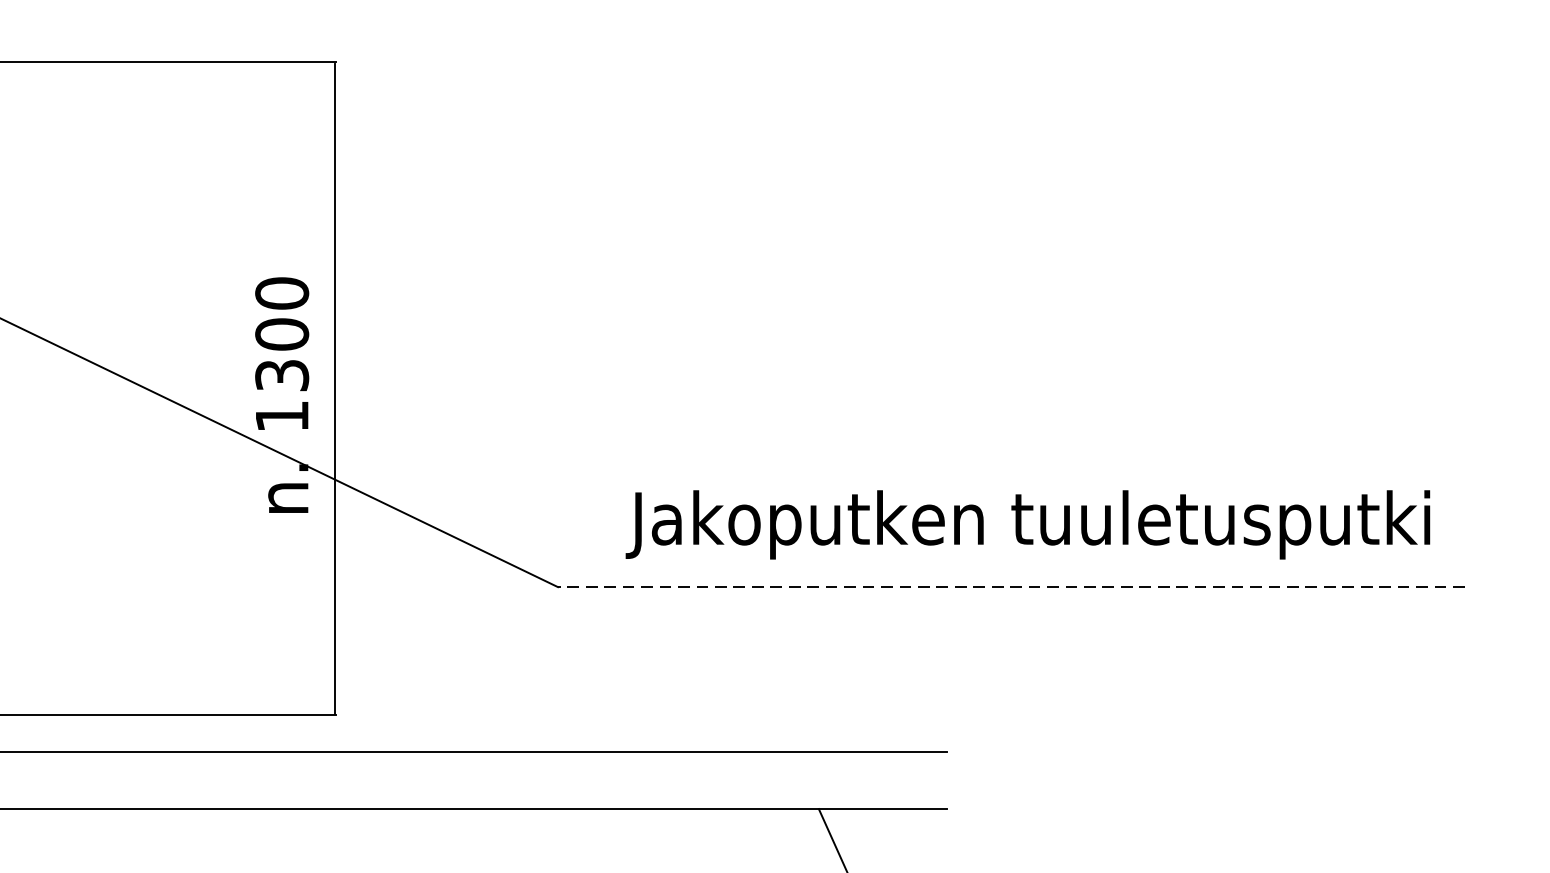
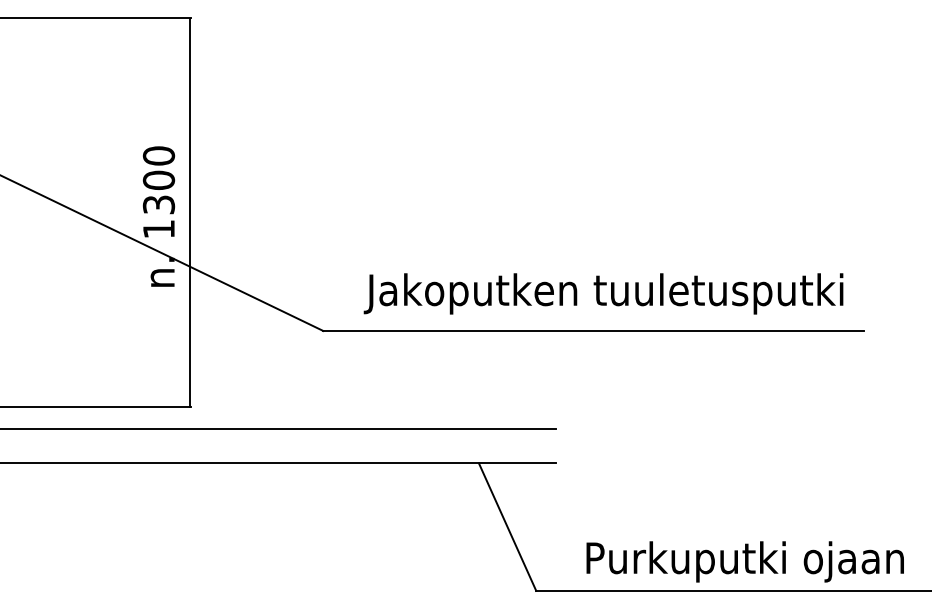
line: (1011, 587) -> (593, 331), dashed -> solid

